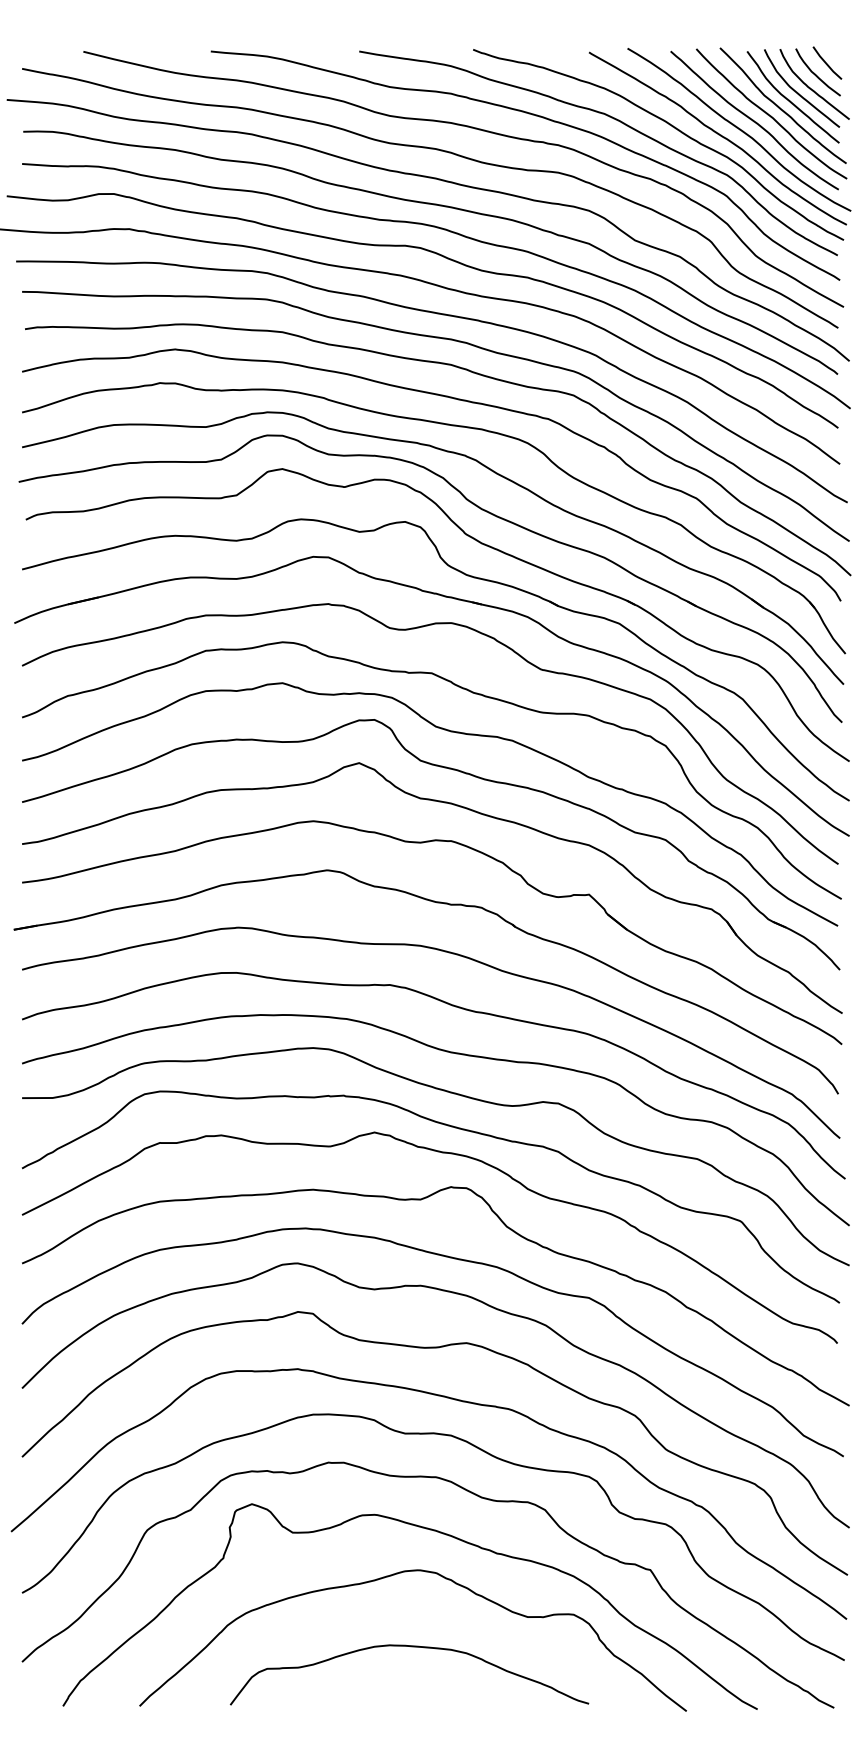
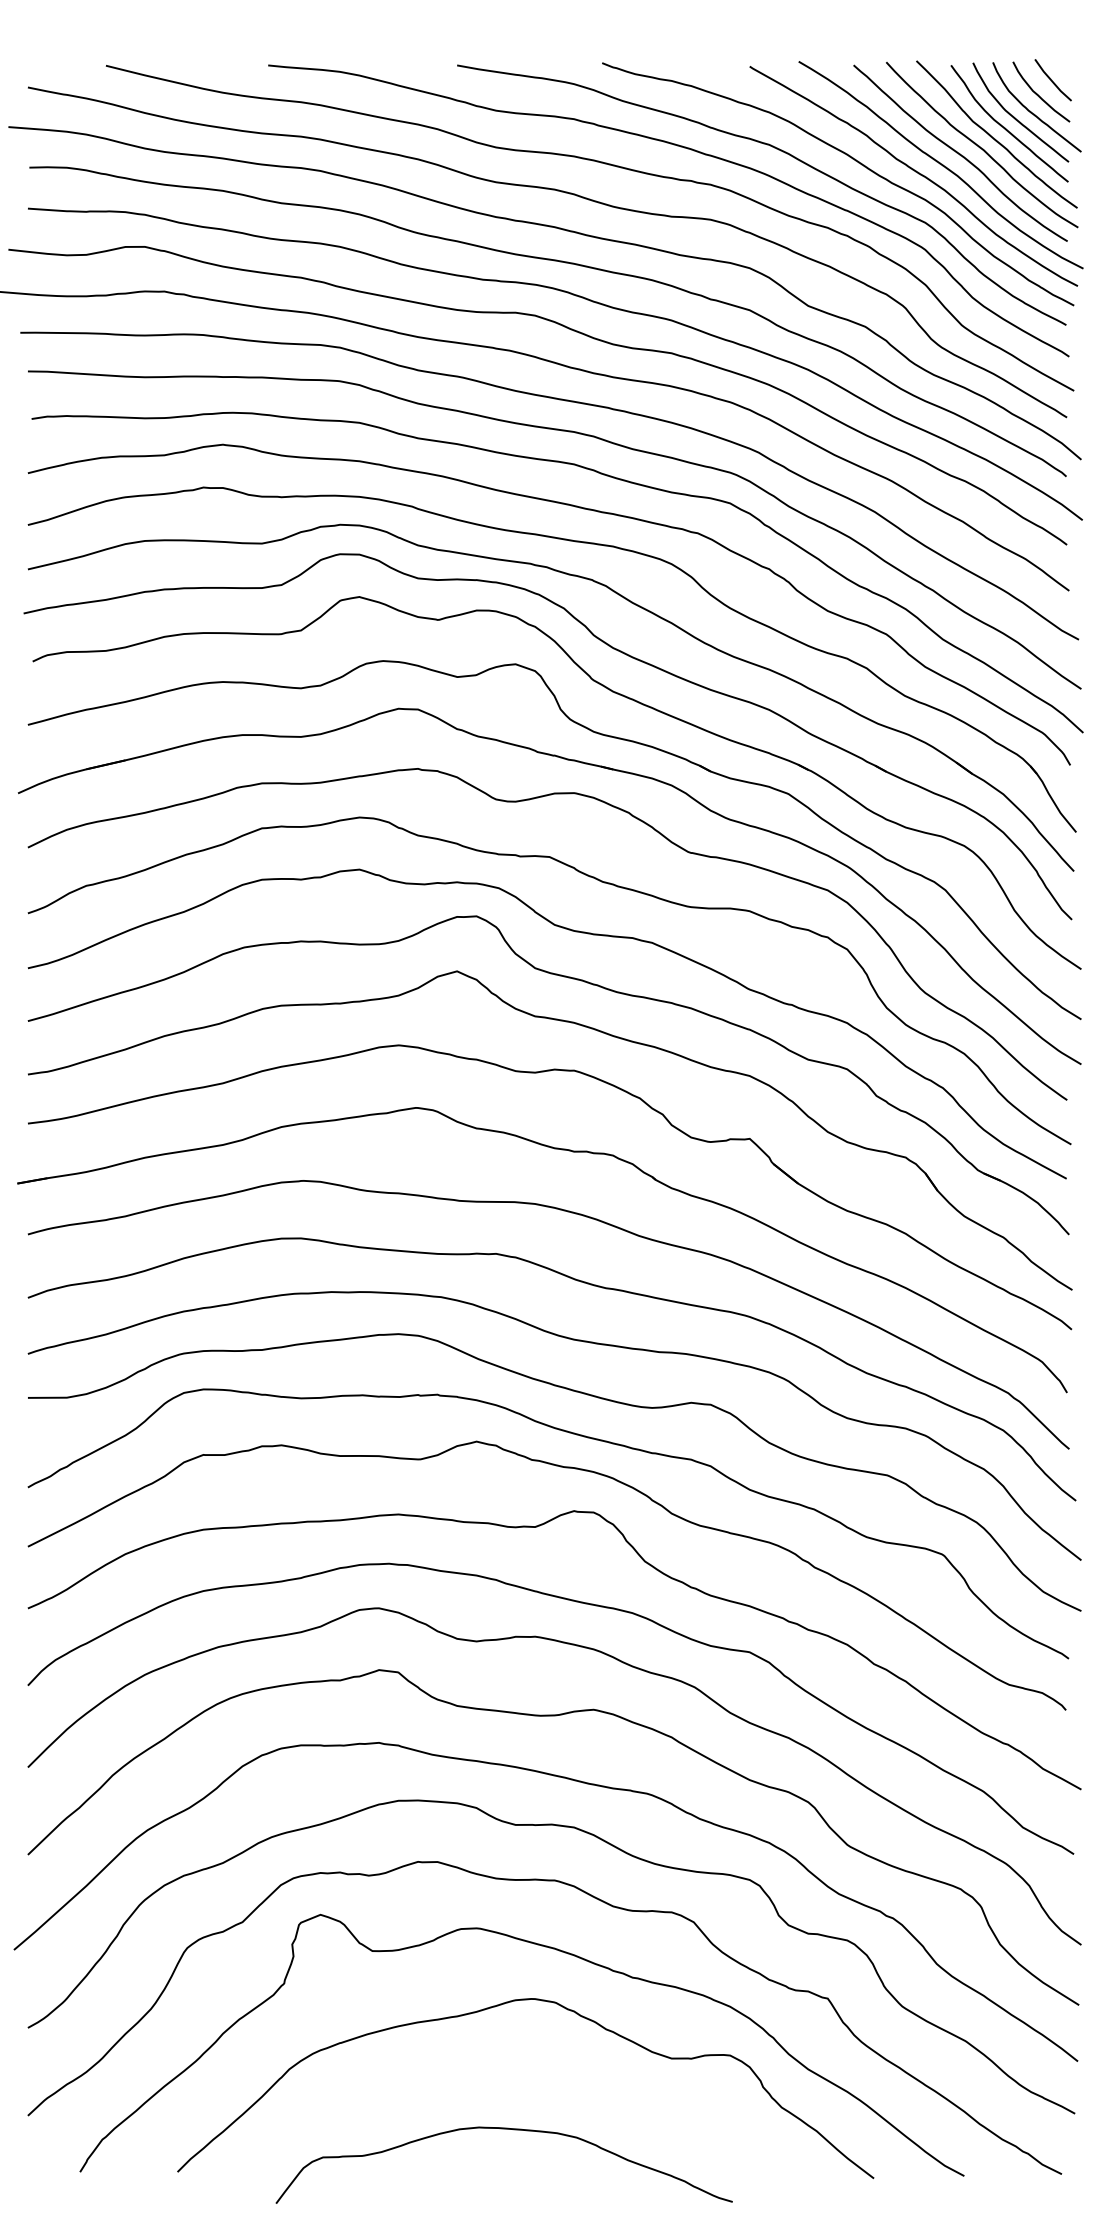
curve: (409, 1646) -> (503, 2129), moved

